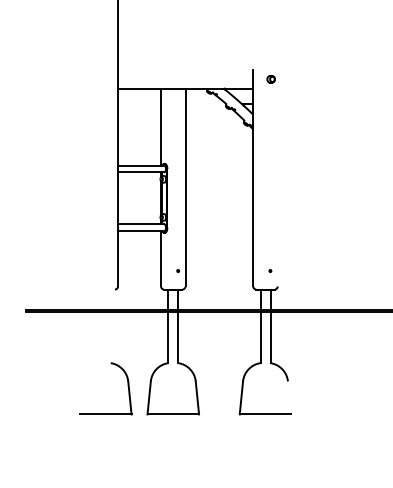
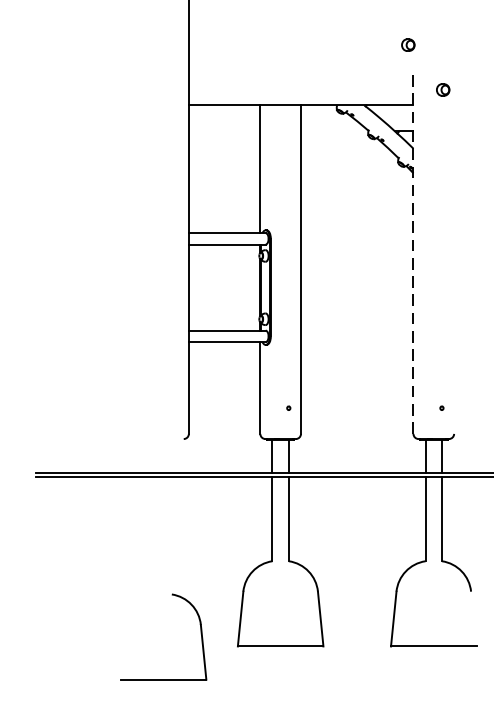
part: (249, 52) -> (407, 45), added
line: (253, 177) -> (413, 252), solid -> dashed
part: (127, 386) -> (199, 633), moved

